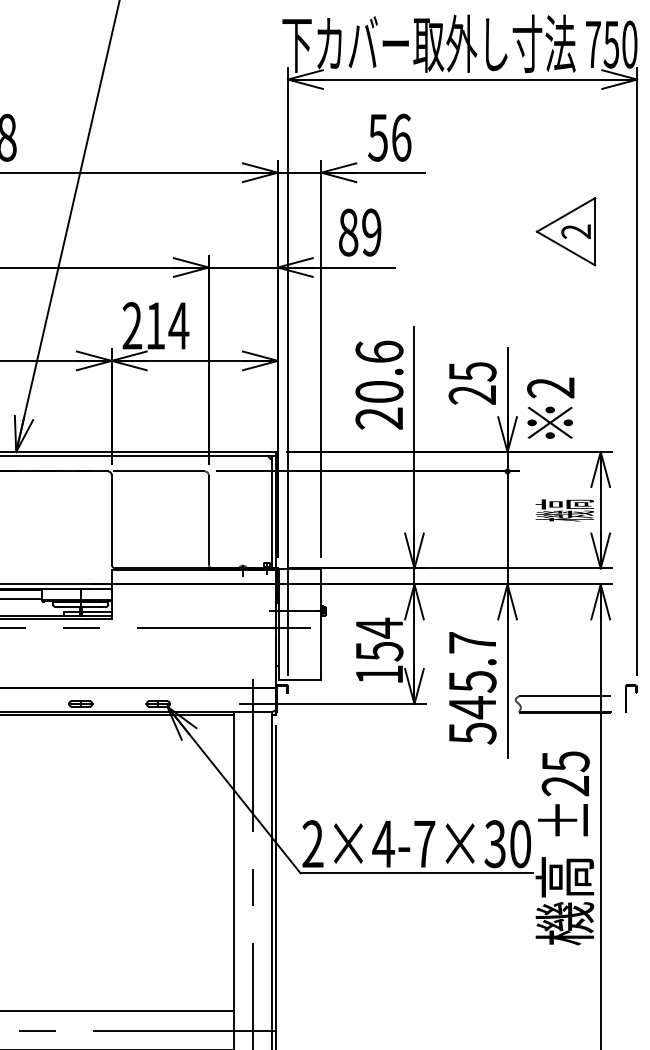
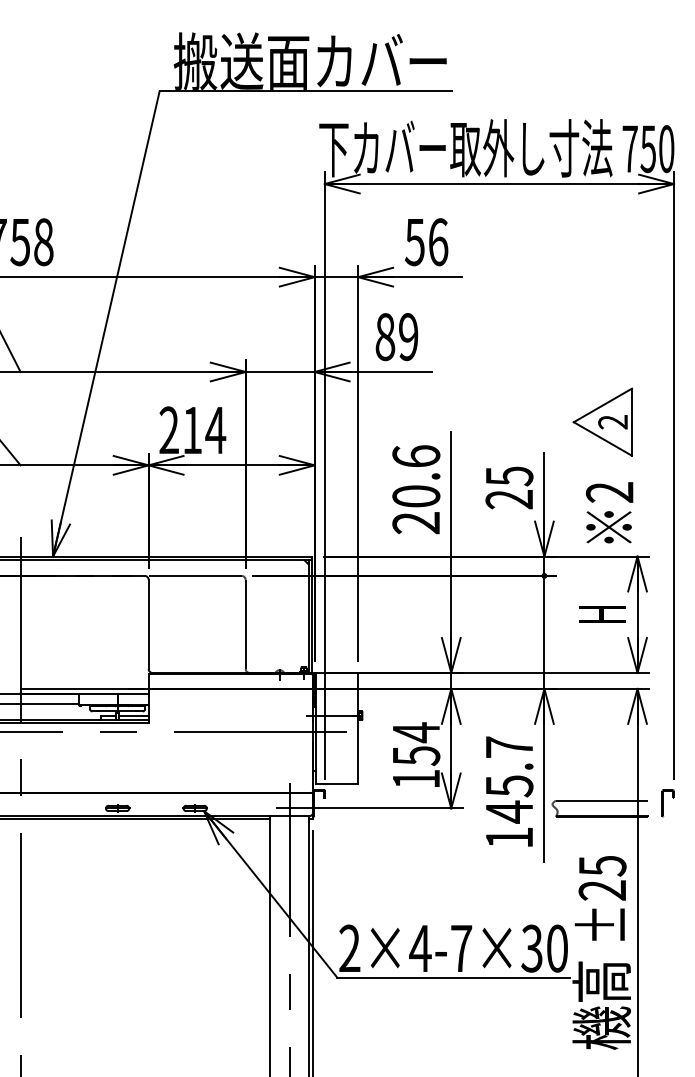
part: (565, 231) -> (602, 421), moved
text: (550, 408) -> (609, 512), moved
text: (564, 510) -> (601, 614), 機高 -> H
text: (472, 734) -> (509, 838), 545.7 -> 145.7

